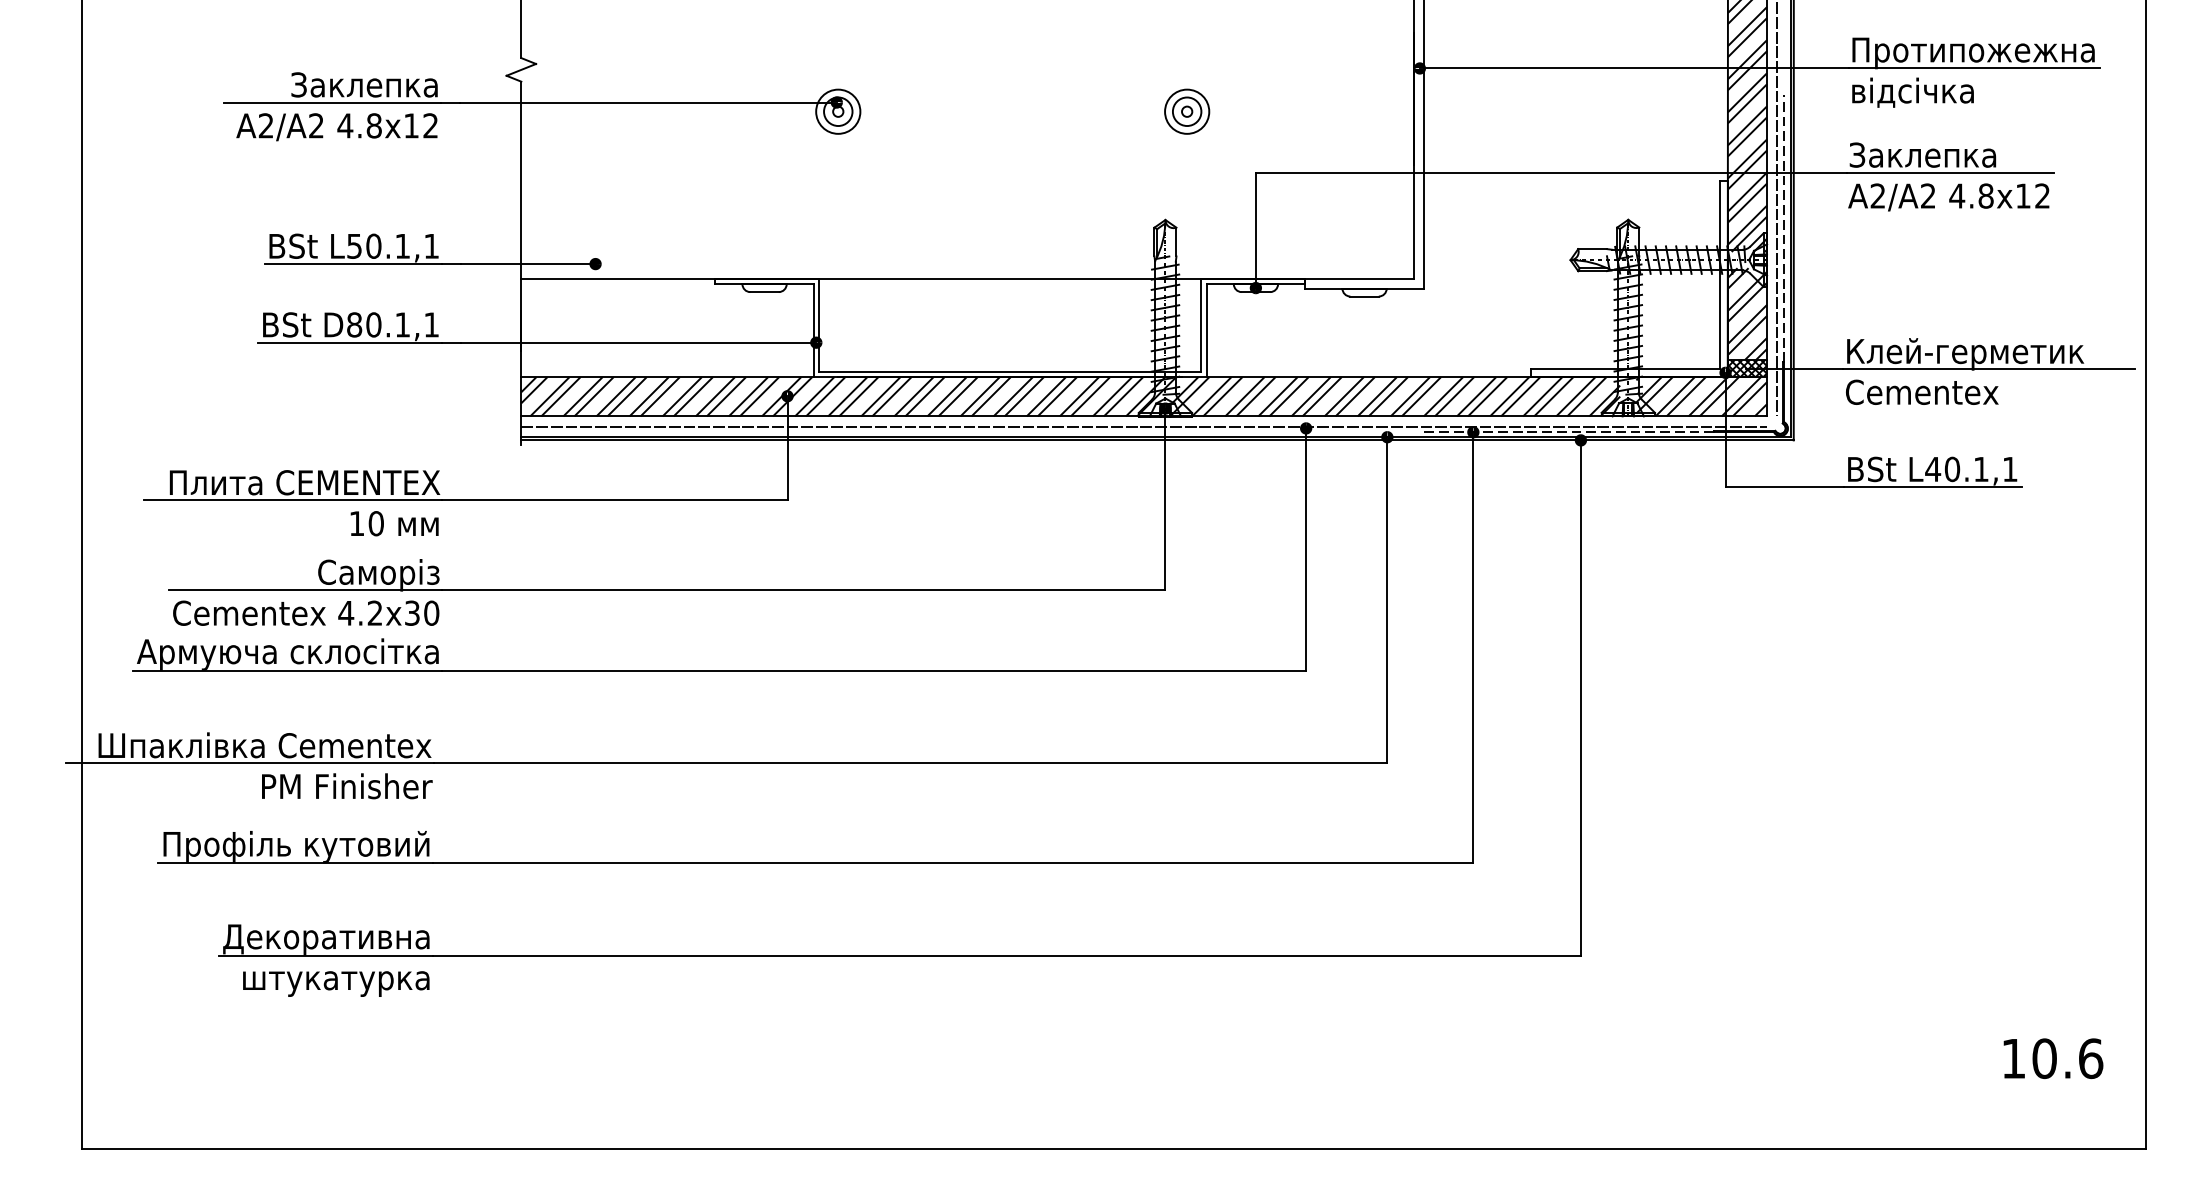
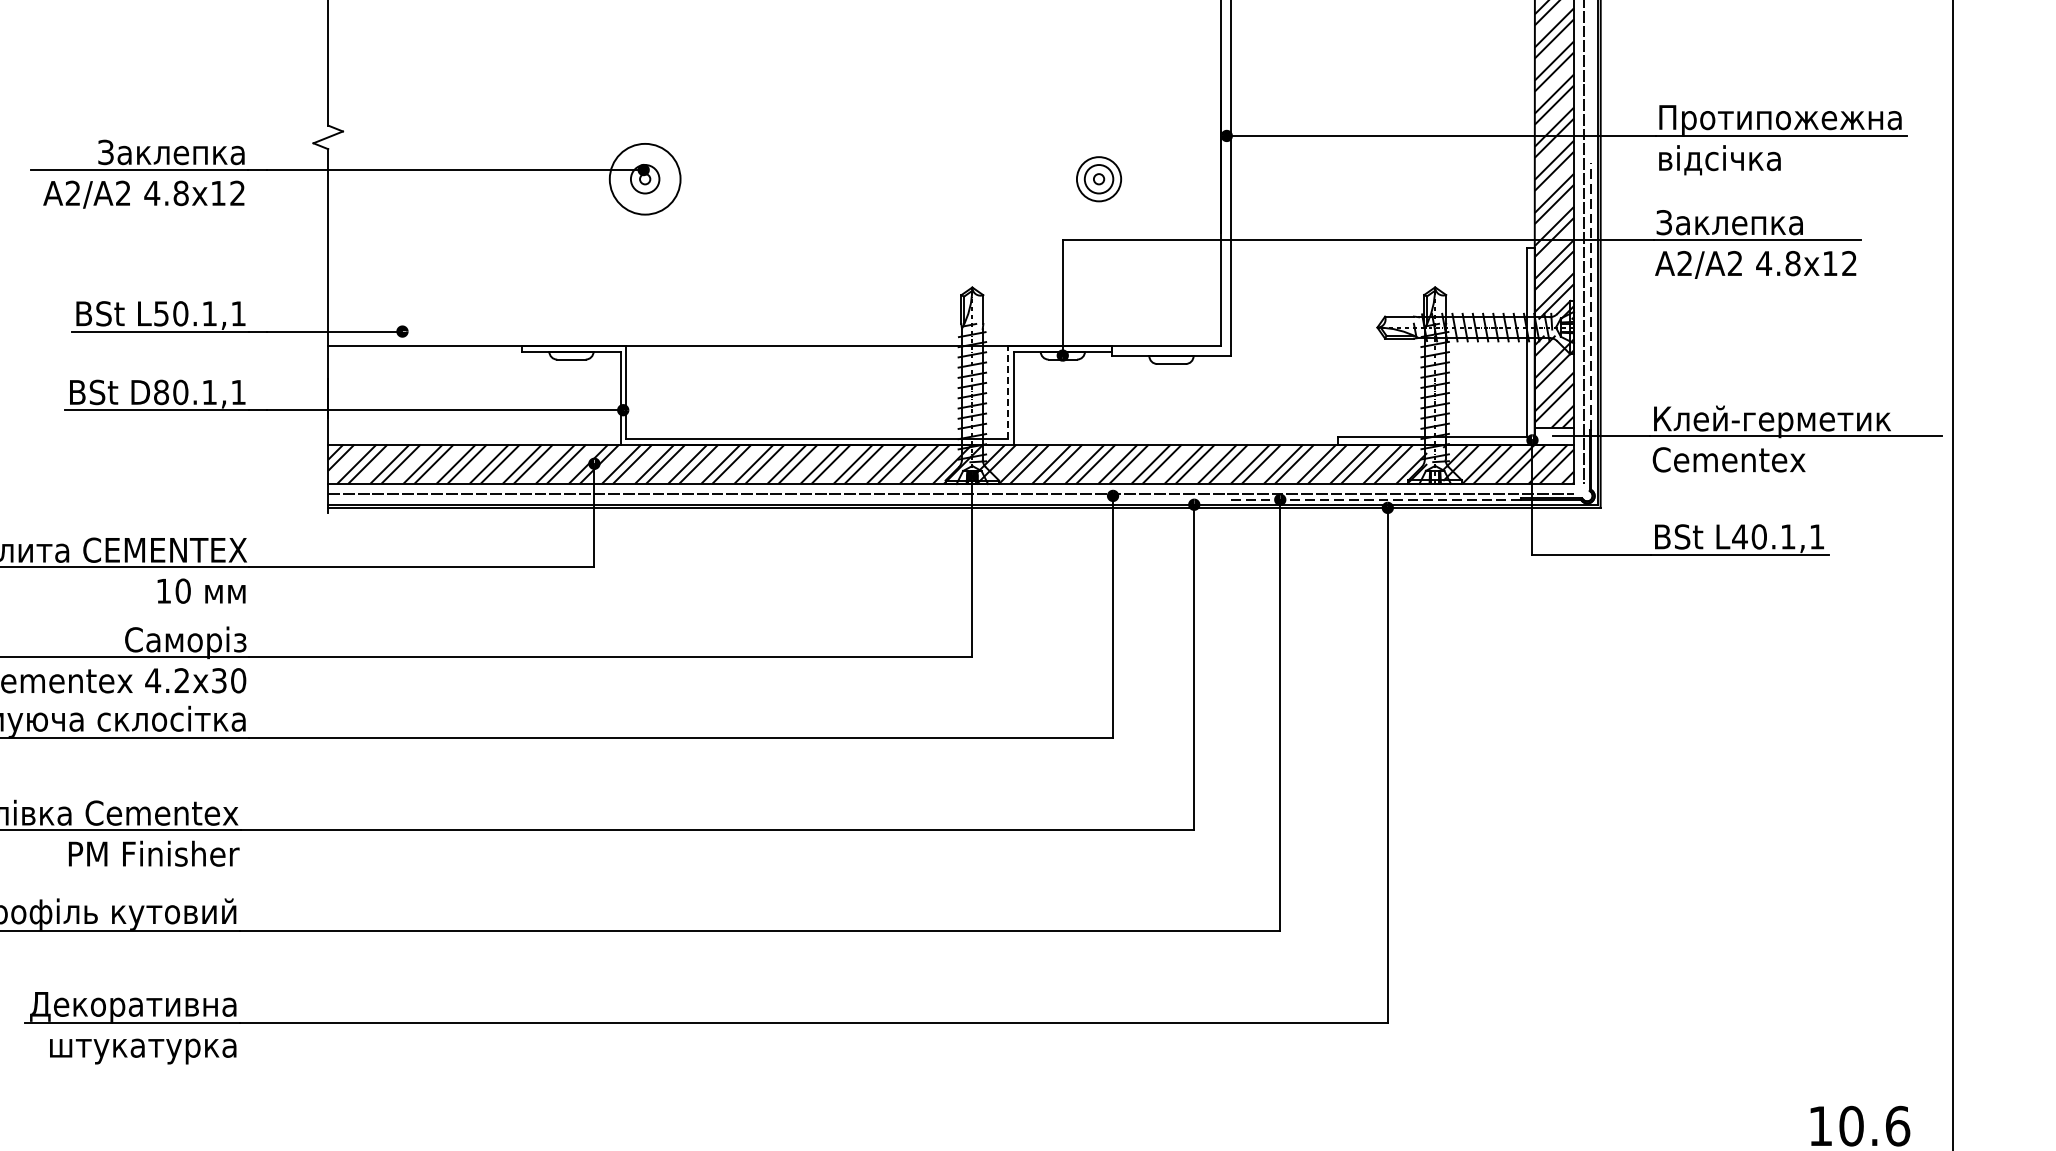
circle: (838, 111) -> (645, 179), size x1.6
part: (1187, 111) -> (1099, 179), moved
line: (1201, 324) -> (1008, 392), solid -> dashed
hatch: (1747, 368) -> (1554, 436), removed

